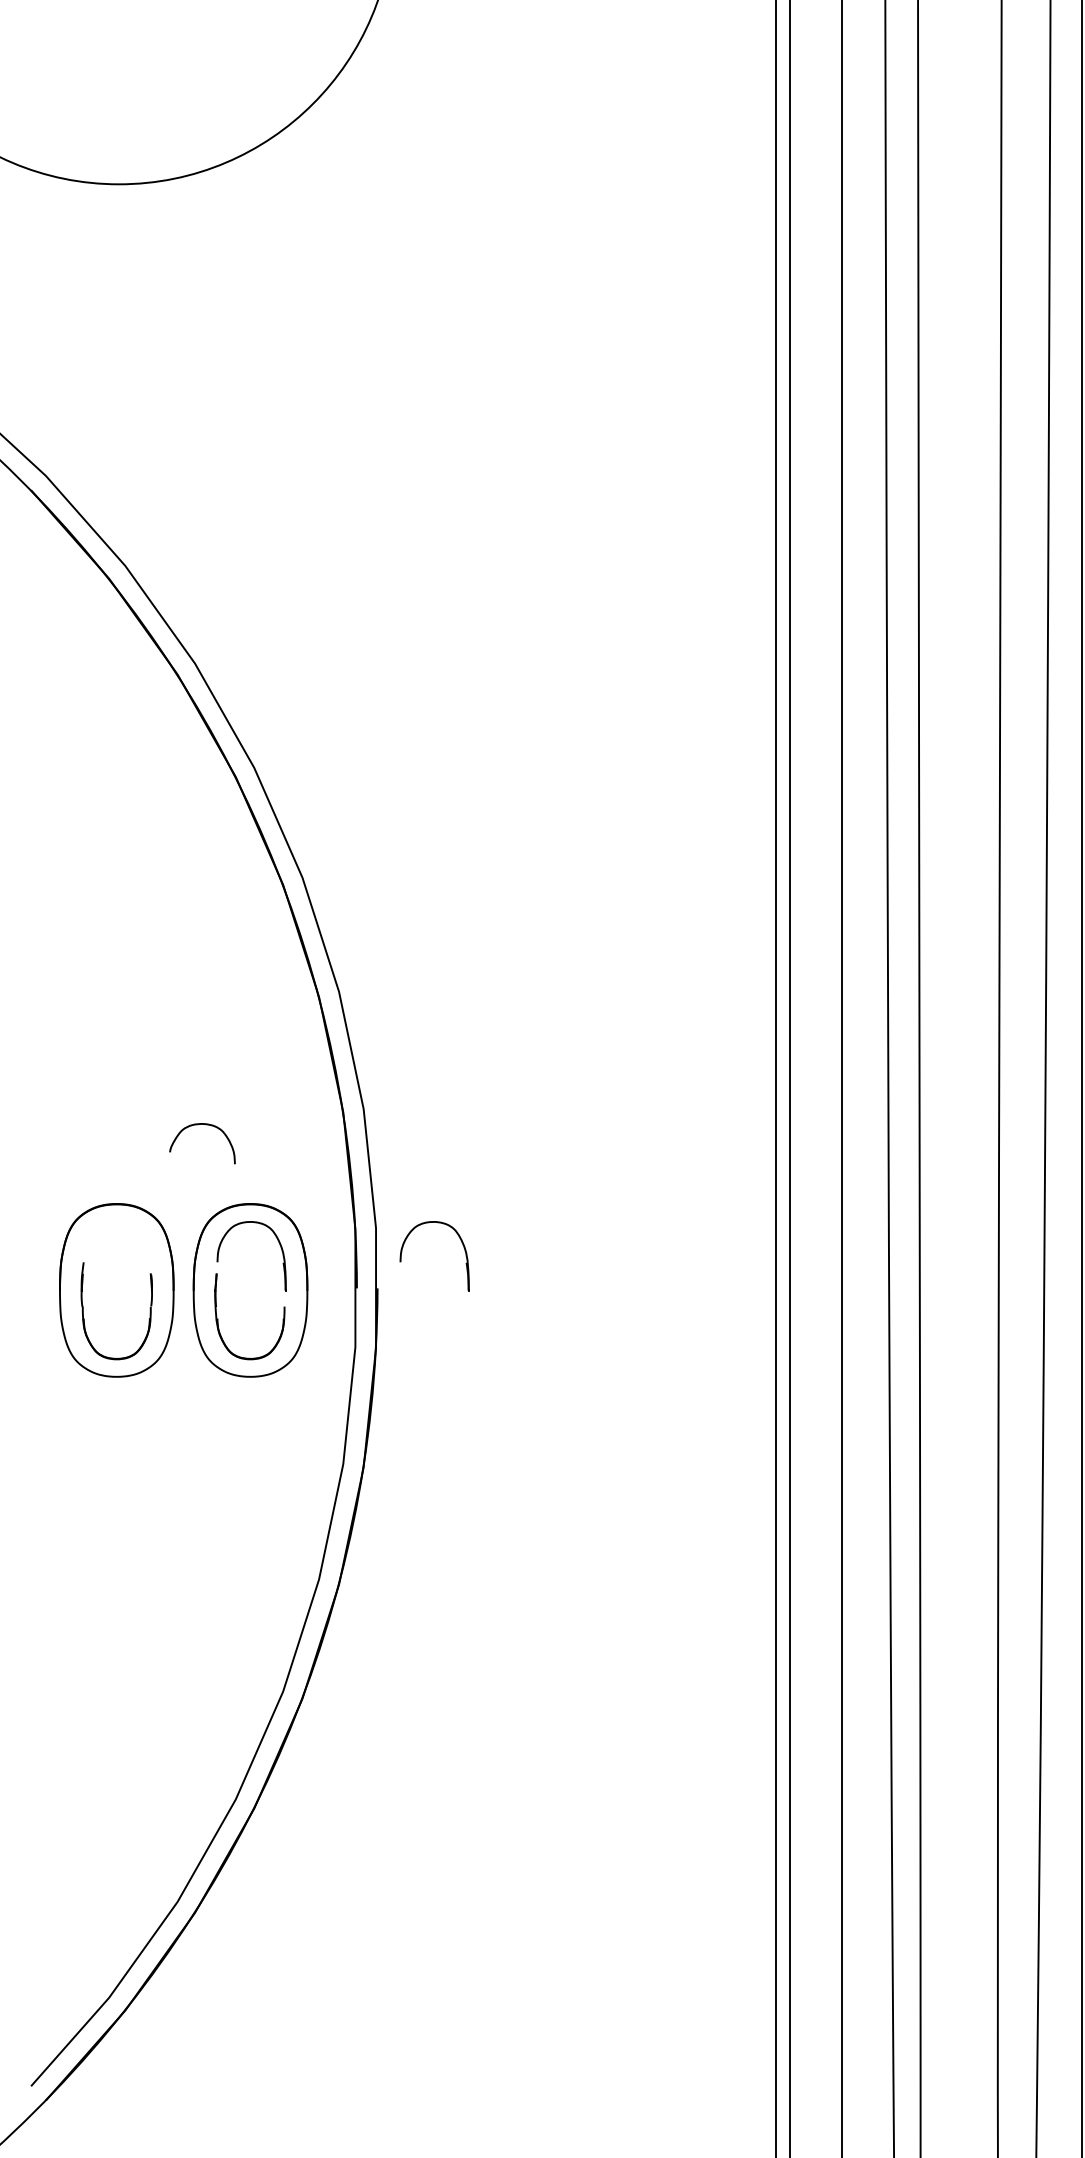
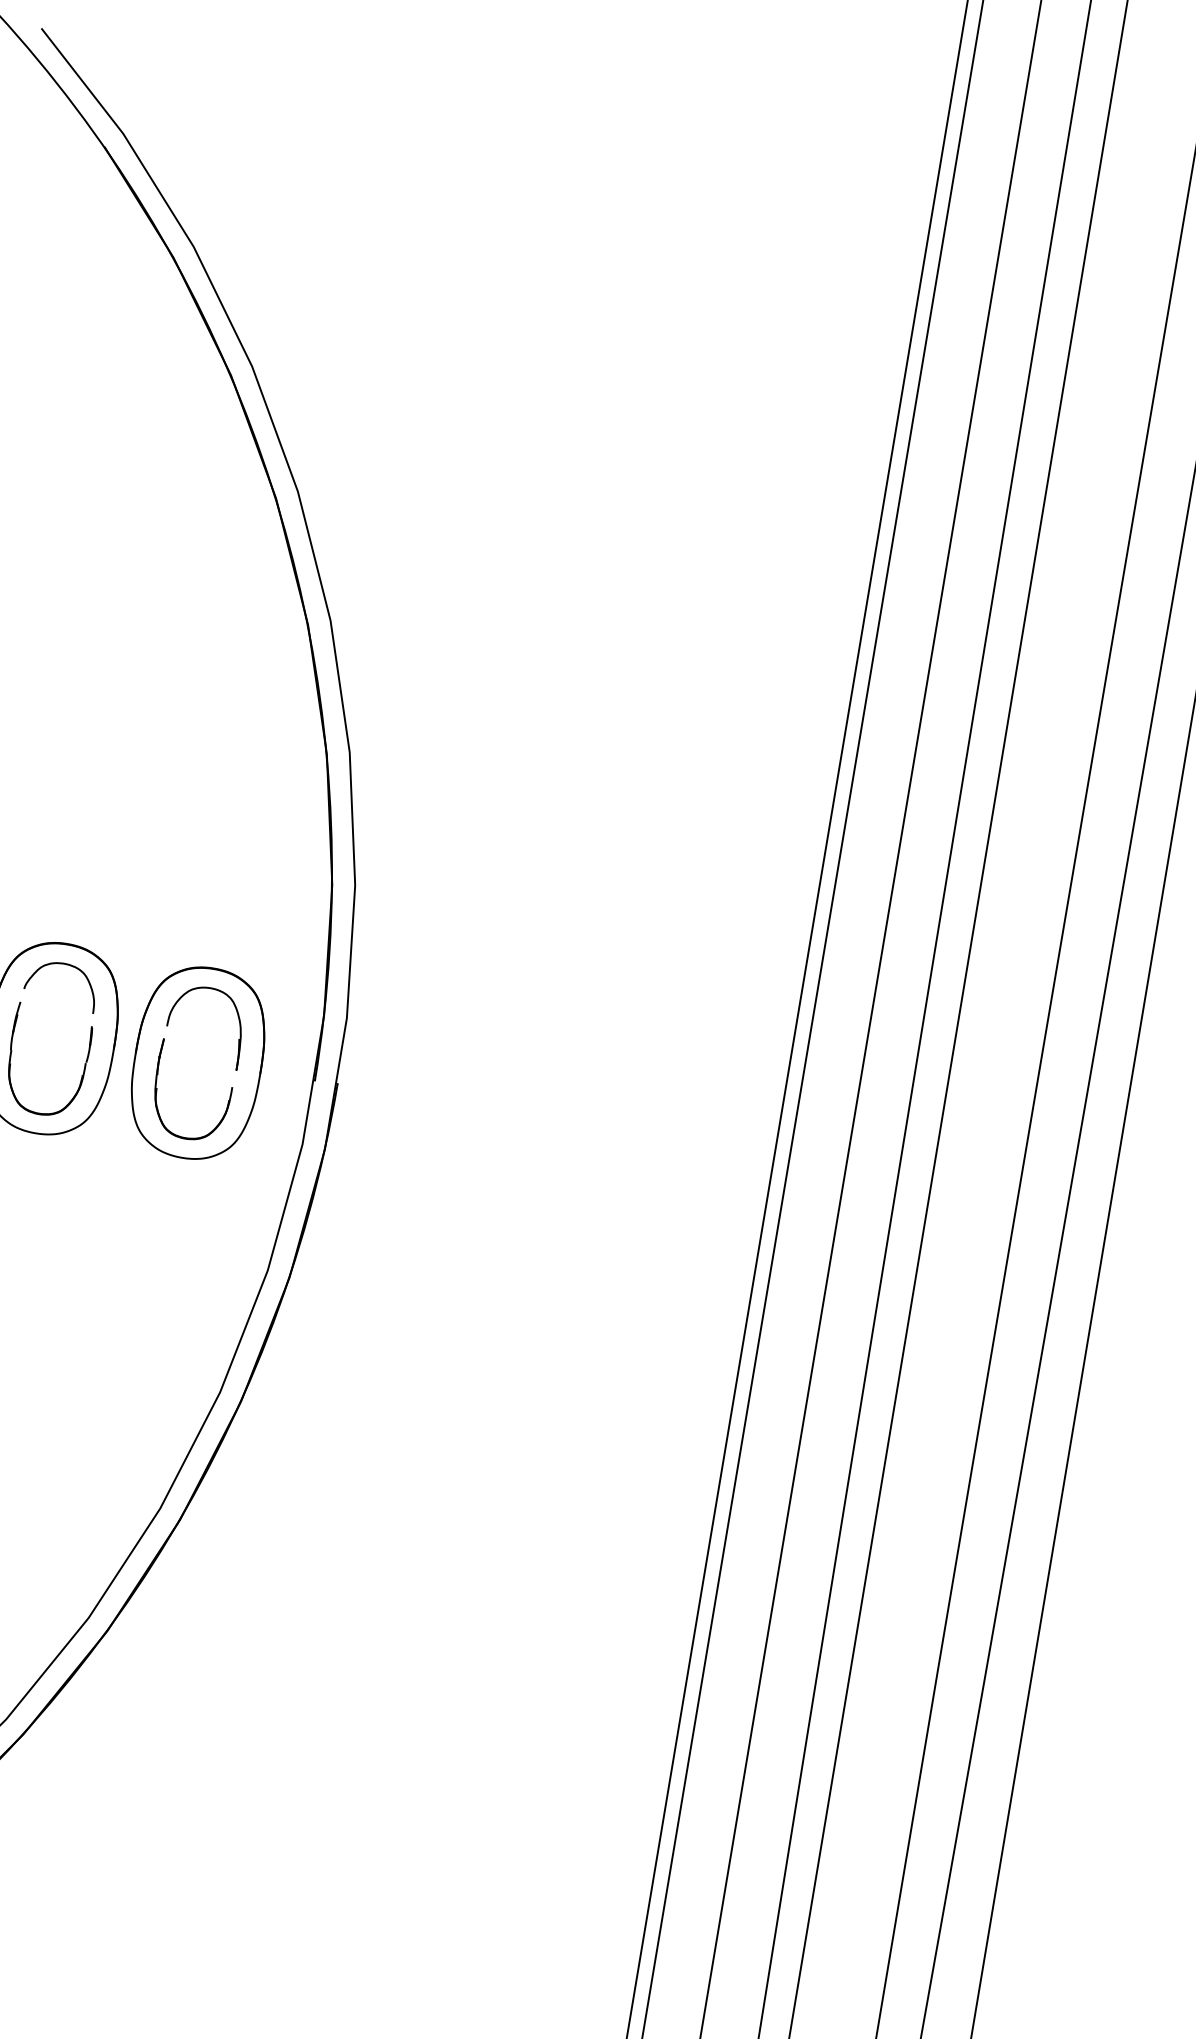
curve: (205, 1125) -> (67, 966), moved
part: (462, 1245) -> (438, 1052), removed

